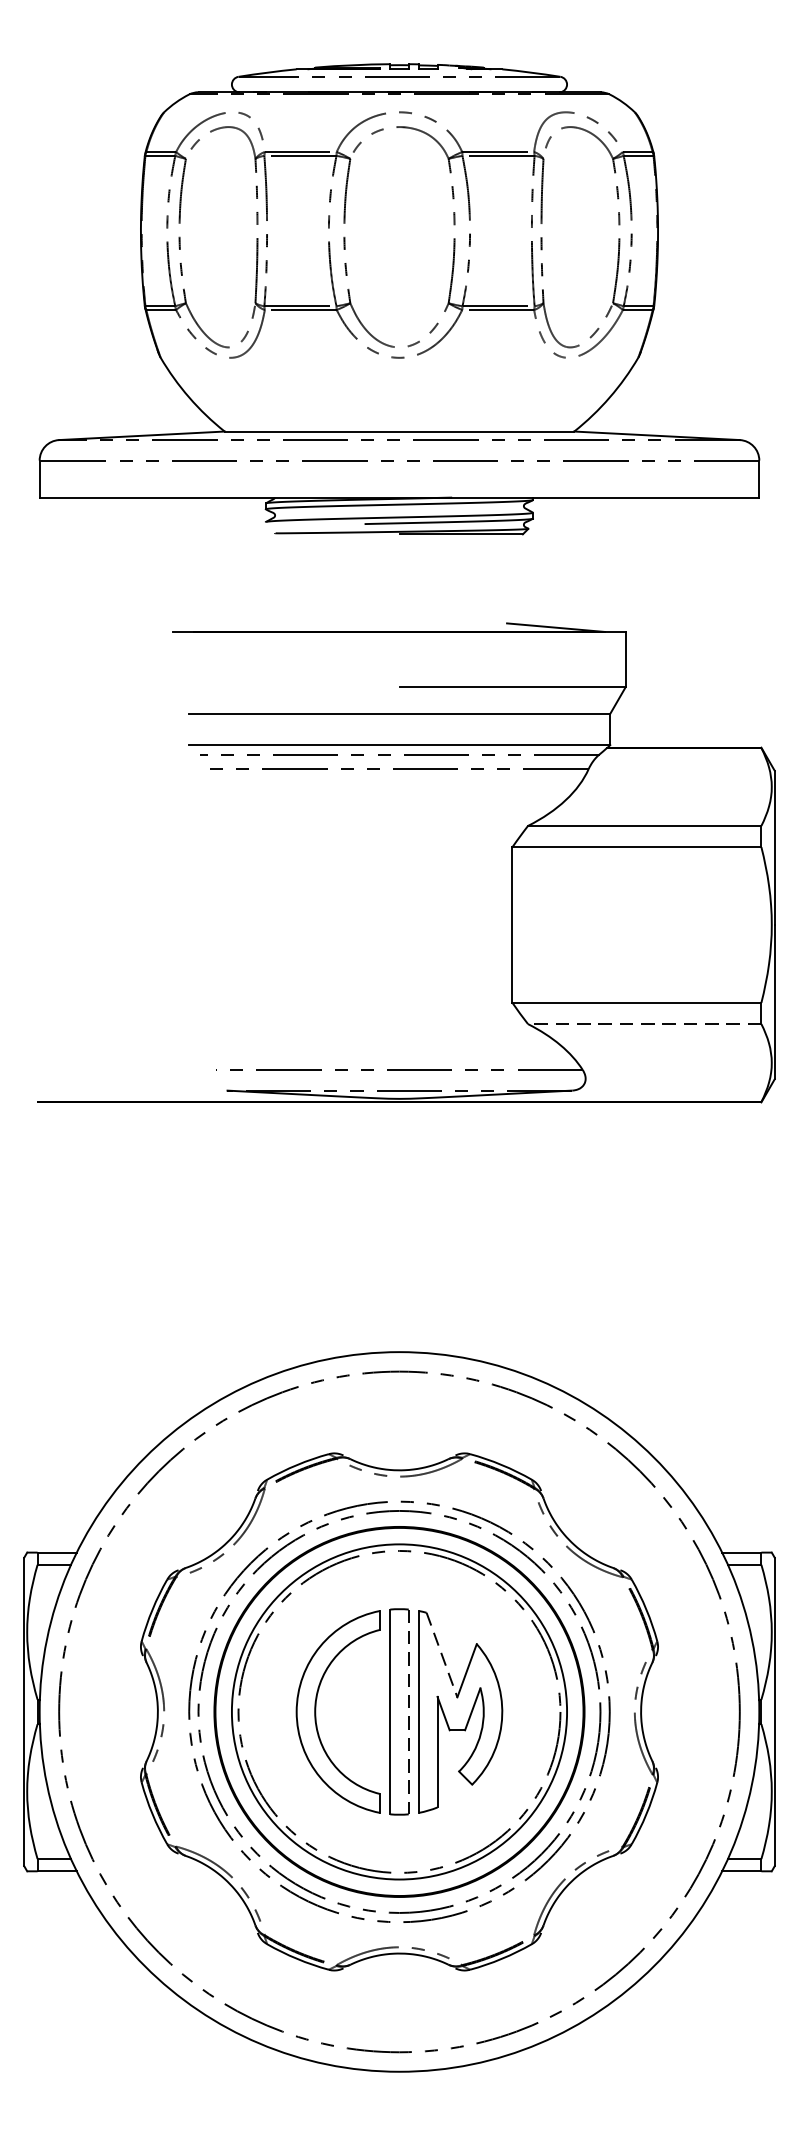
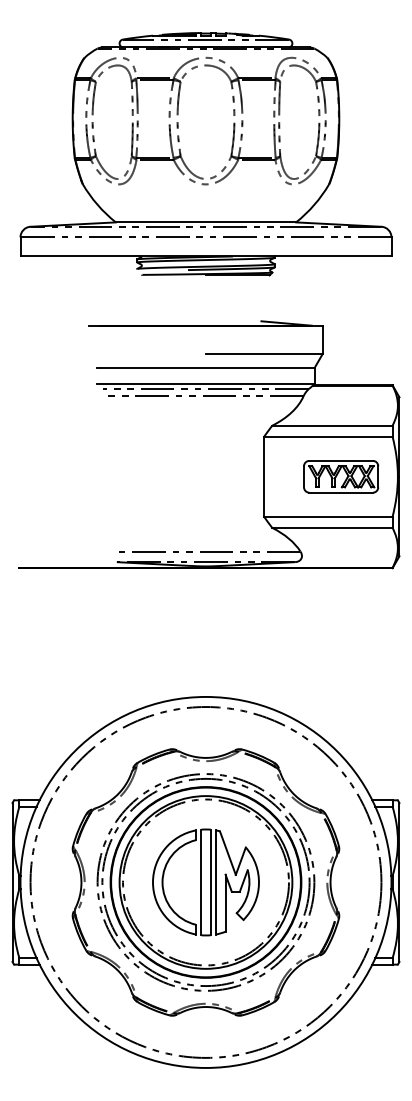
part: (662, 924) -> (341, 476), added
line: (642, 1023) -> (331, 527), dashed -> solid
line: (443, 1655) -> (228, 853), dashed -> solid
line: (408, 1712) -> (210, 882), dashed -> solid

